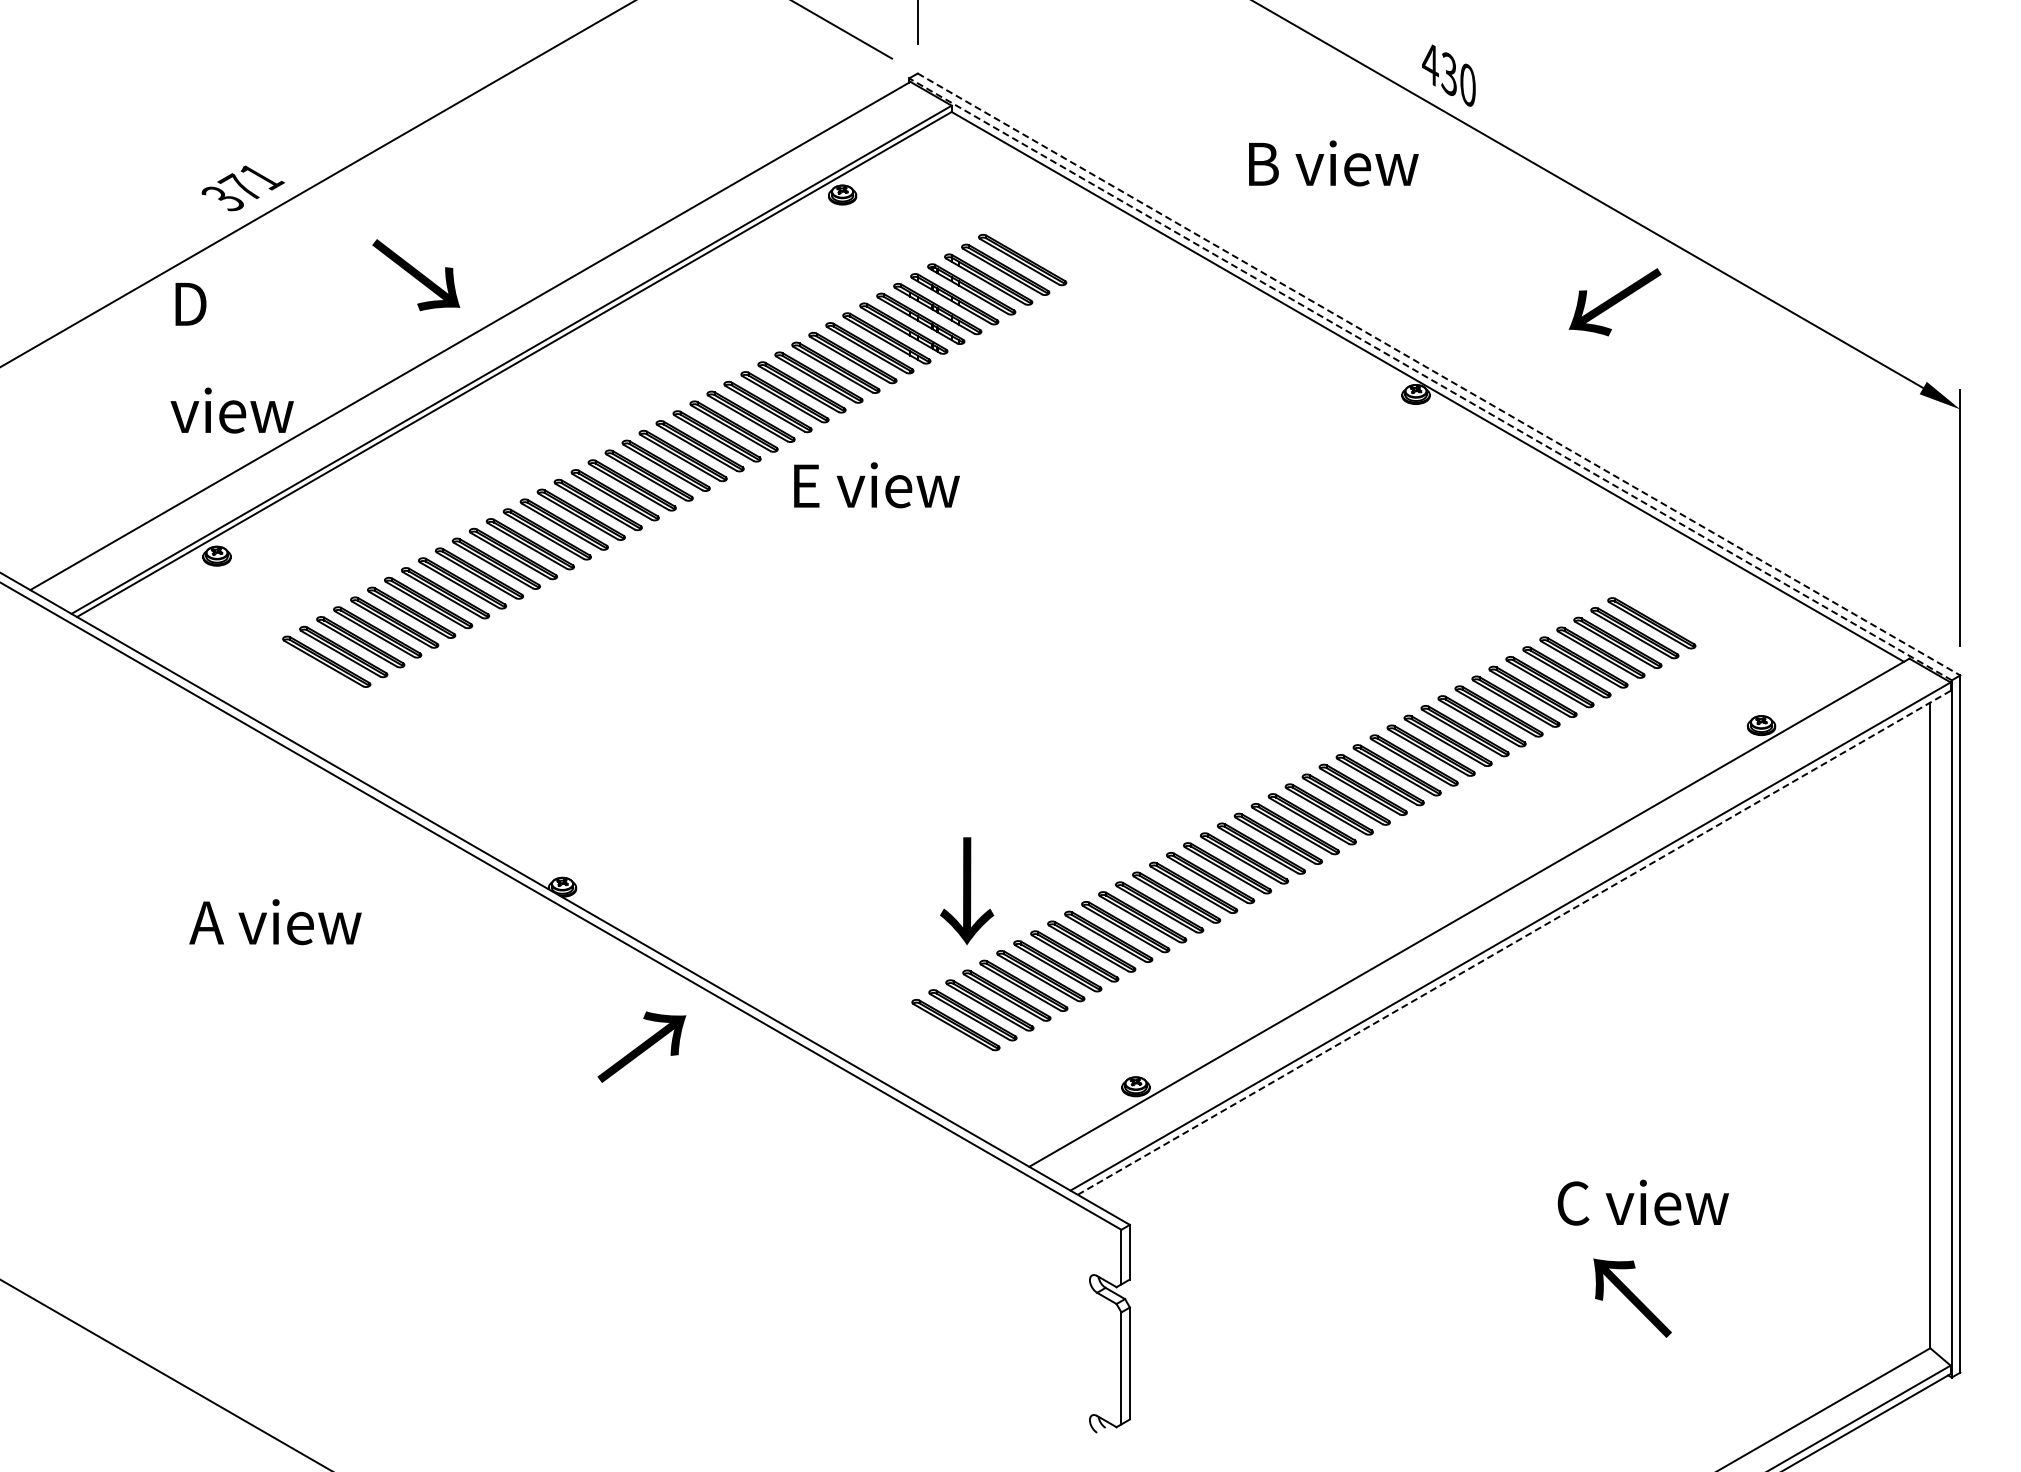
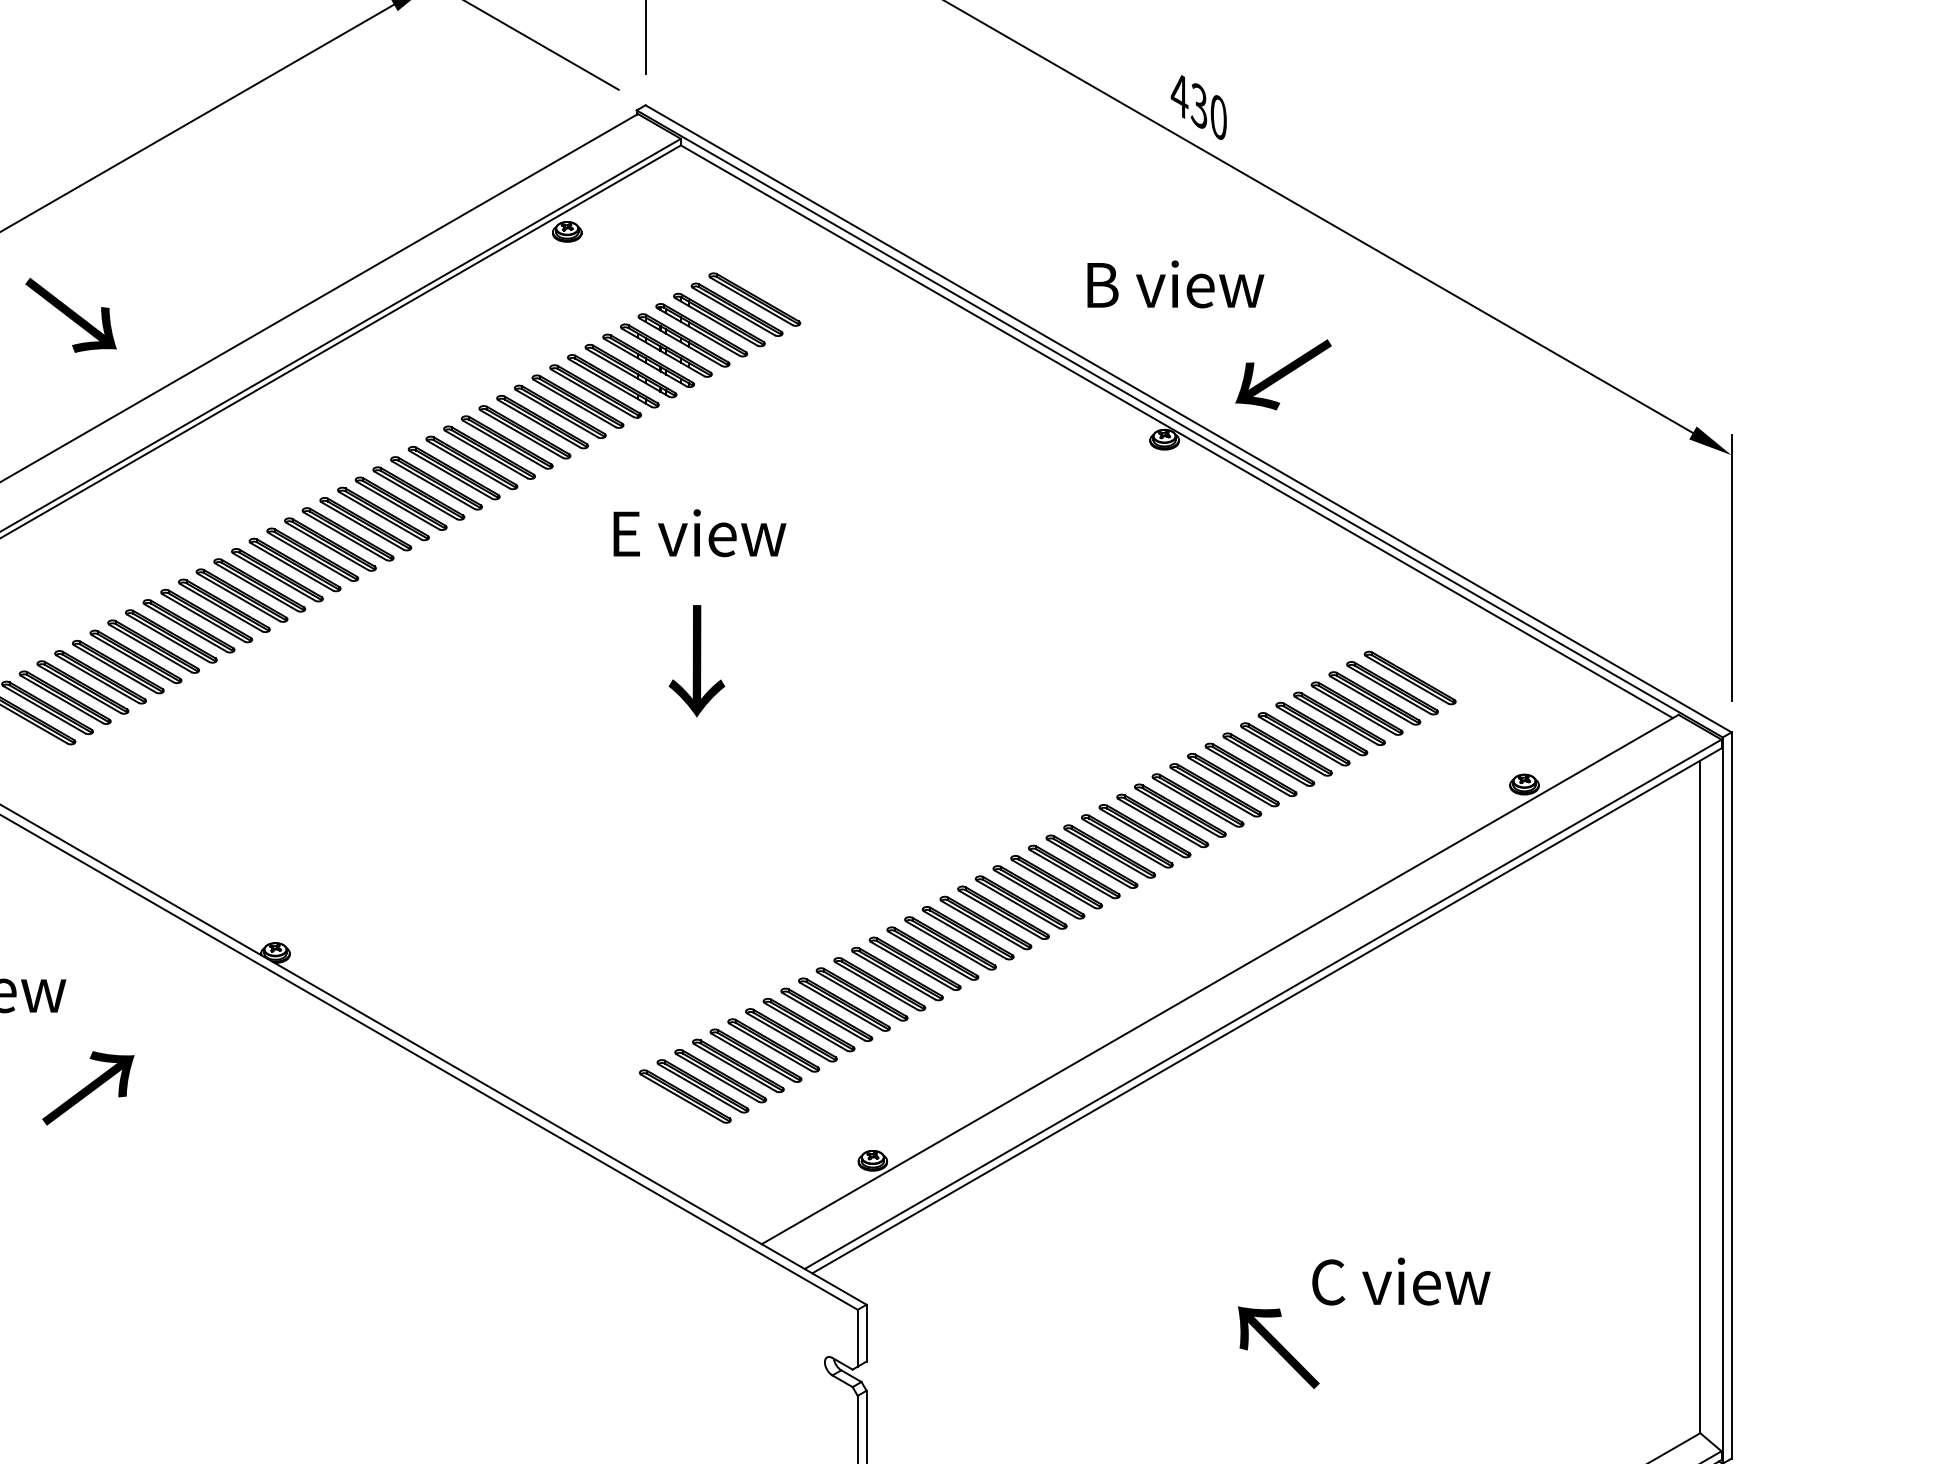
text: (1333, 163) -> (1175, 284), moved
text: (416, 275) -> (71, 315), moved
text: (1614, 302) -> (1282, 375), moved
line: (1439, 374) -> (1189, 418), dashed -> solid
line: (1430, 379) -> (1179, 424), dashed -> solid
text: (876, 485) -> (699, 533), moved
text: (967, 890) -> (697, 660), moved
line: (1514, 942) -> (1267, 1010), dashed -> solid
text: (641, 1046) -> (87, 1087), moved
text: (1632, 1297) -> (1278, 1346), moved

